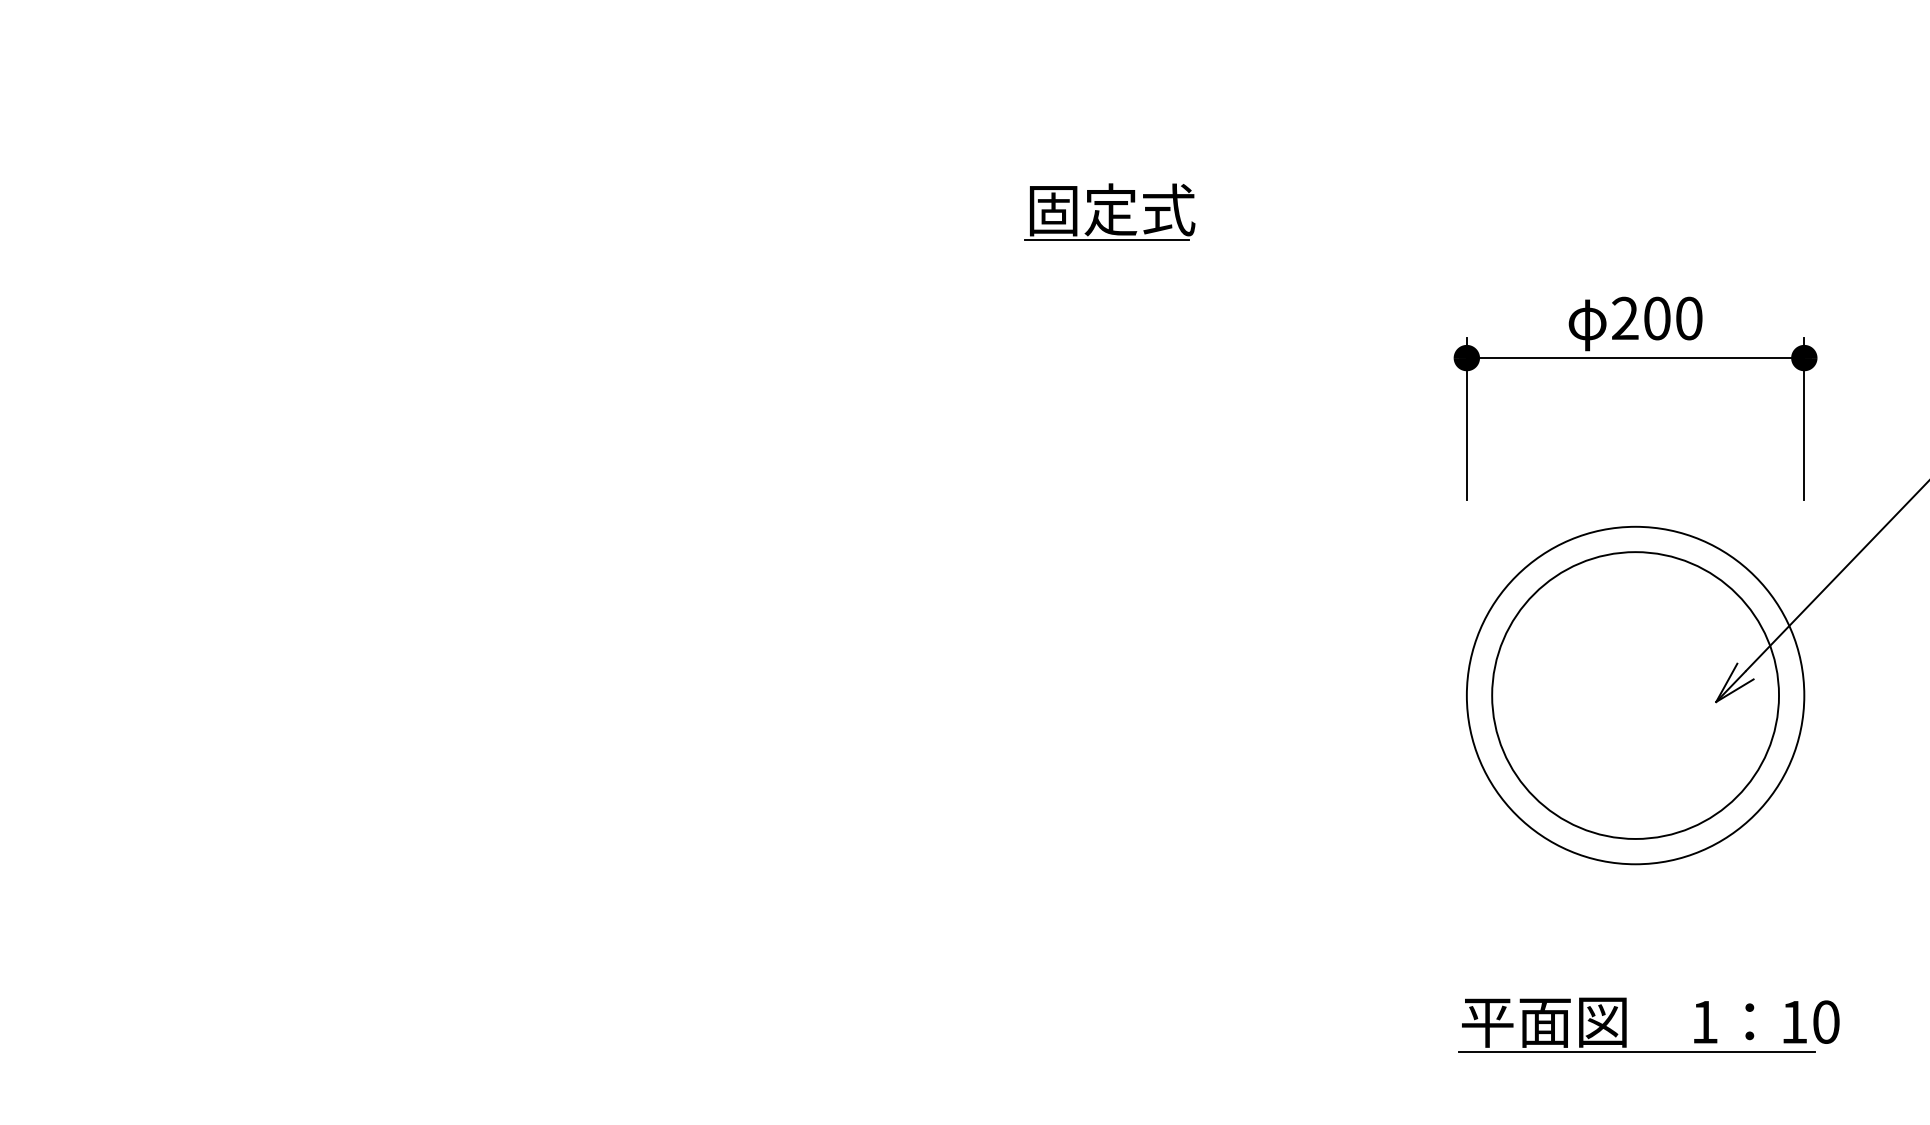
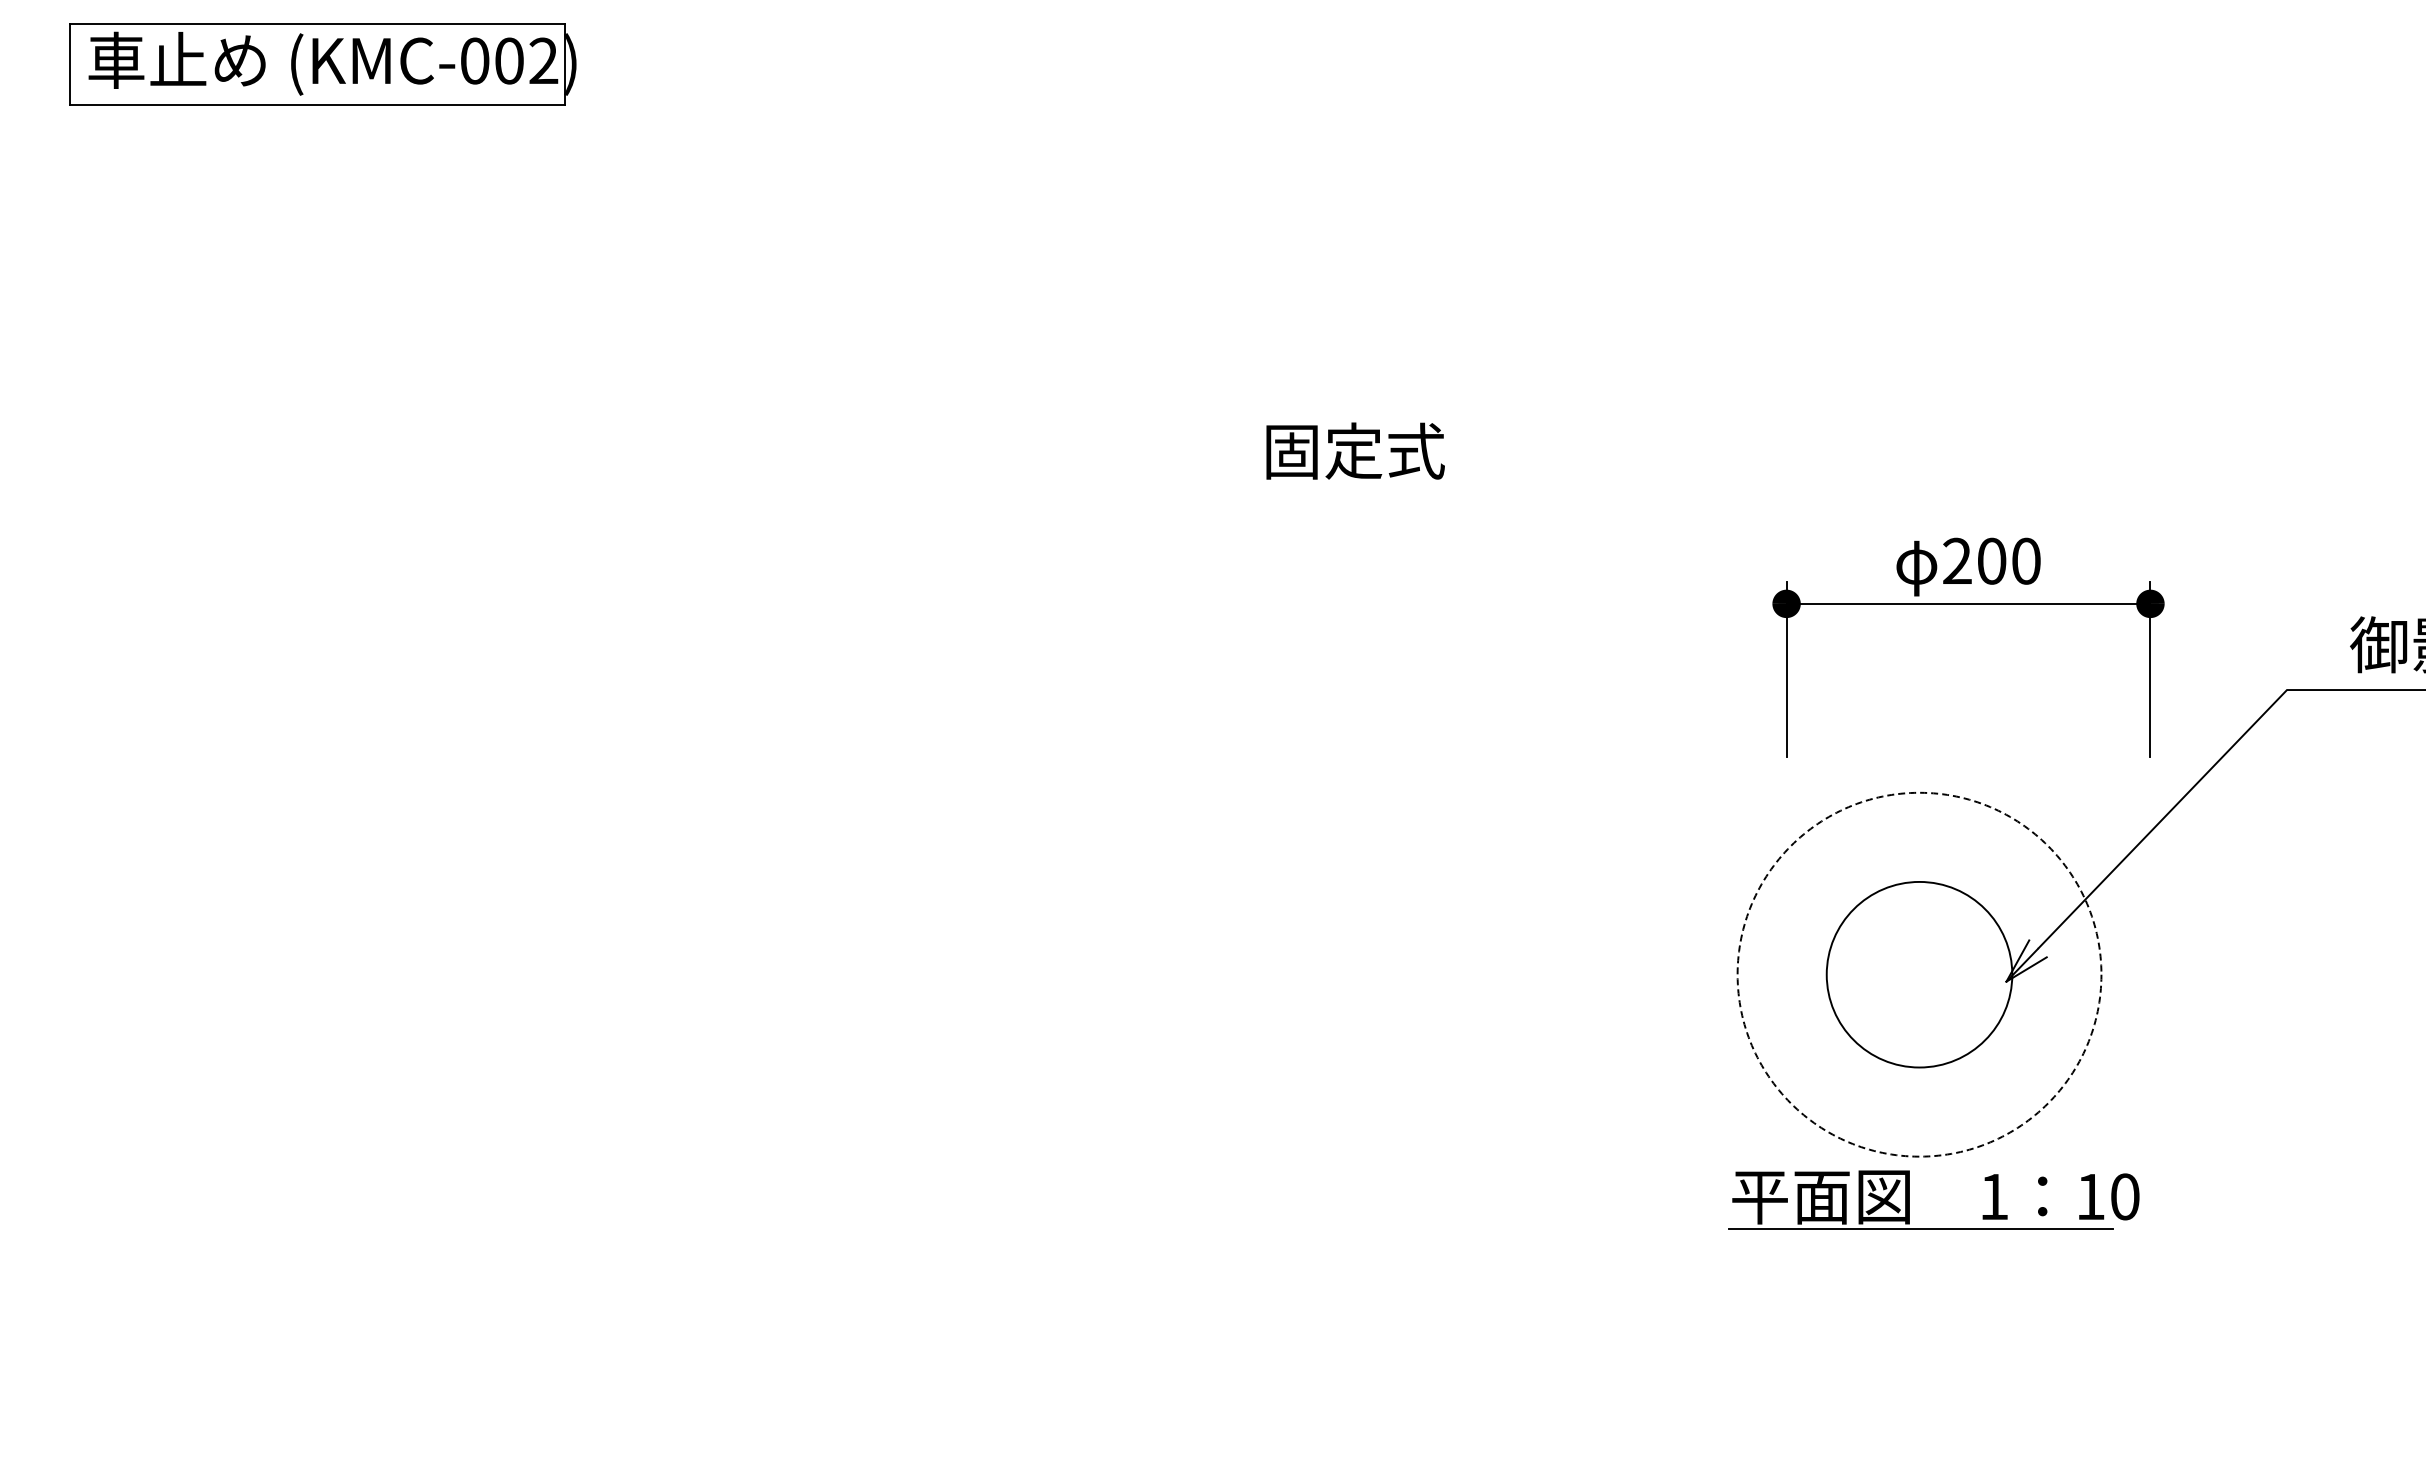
line: (1106, 239) -> (1349, 483), removed
part: (1635, 358) -> (1968, 604), moved
circle: (1635, 695) -> (1919, 974), size x0.6
circle: (1635, 695) -> (1919, 974), solid -> dashed
part: (1626, 1024) -> (1909, 1199), moved

